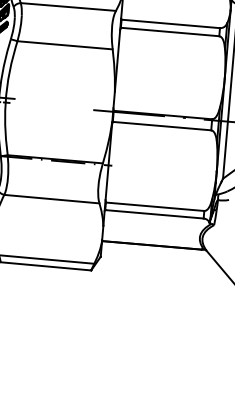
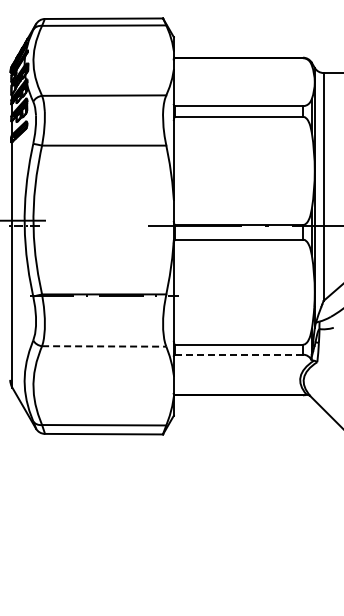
line: (52, 199) -> (104, 346), solid -> dashed
line: (155, 214) -> (239, 354), solid -> dashed

